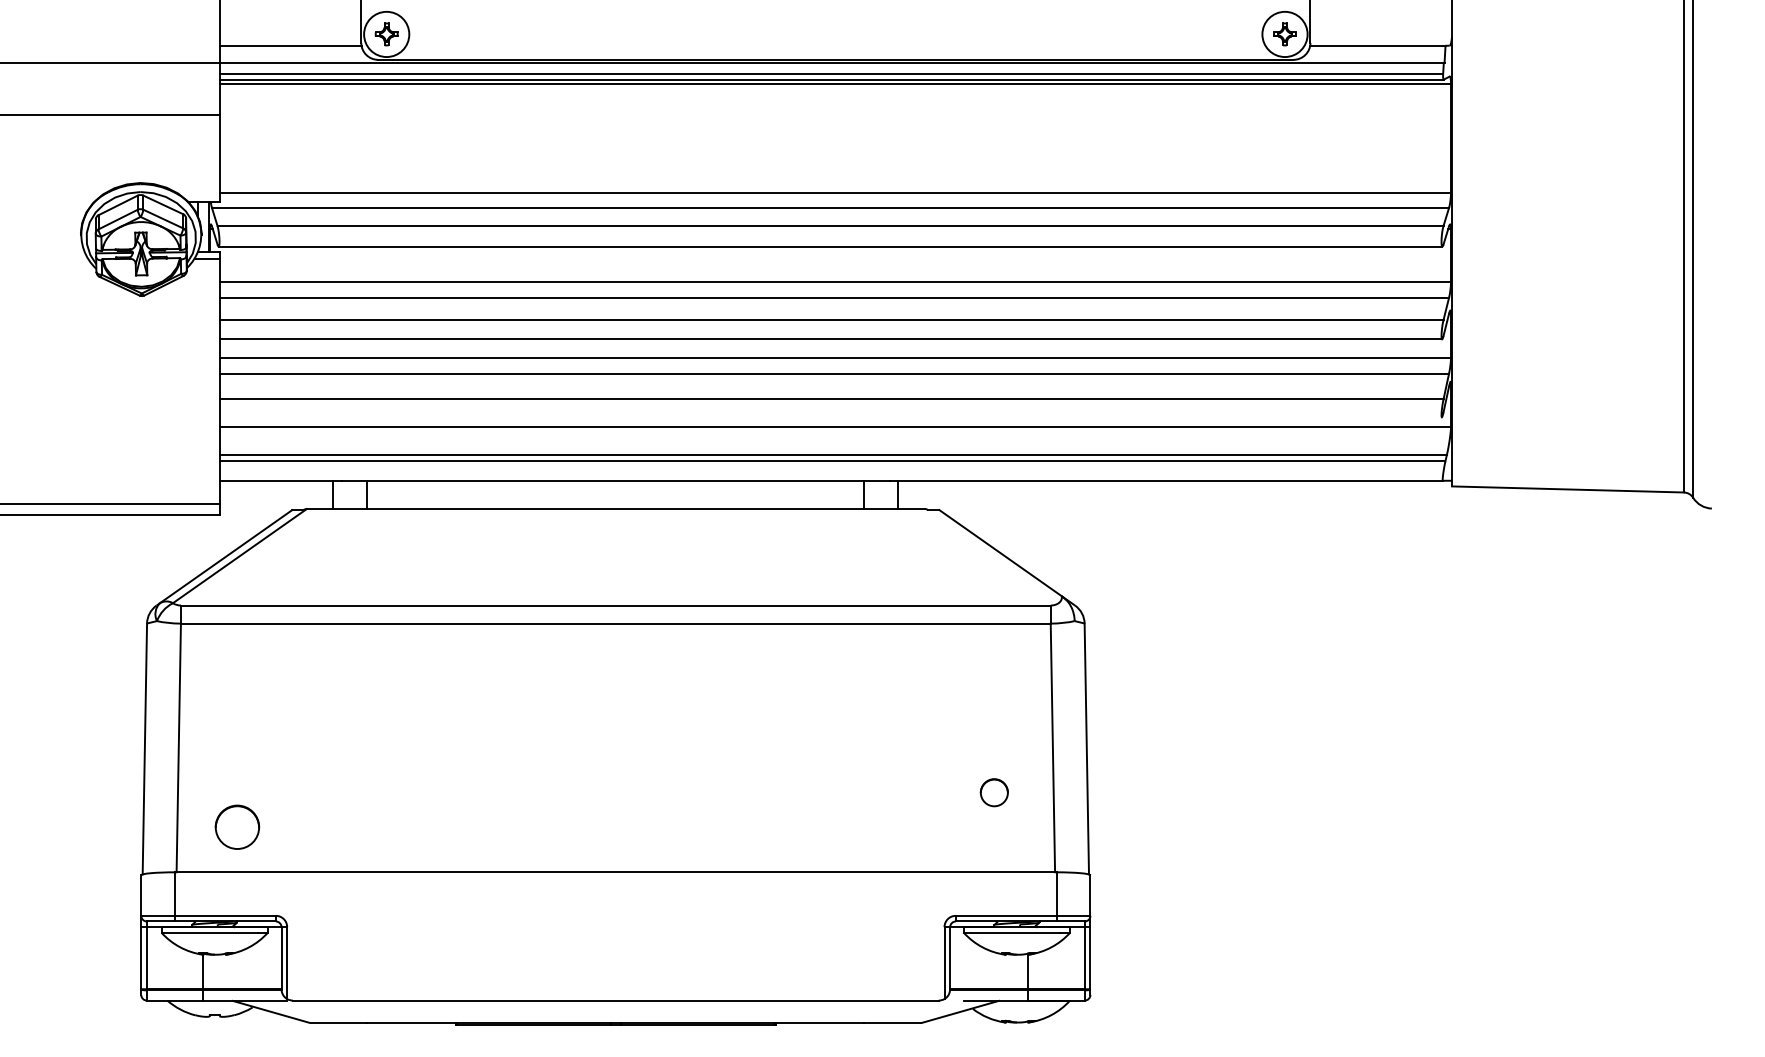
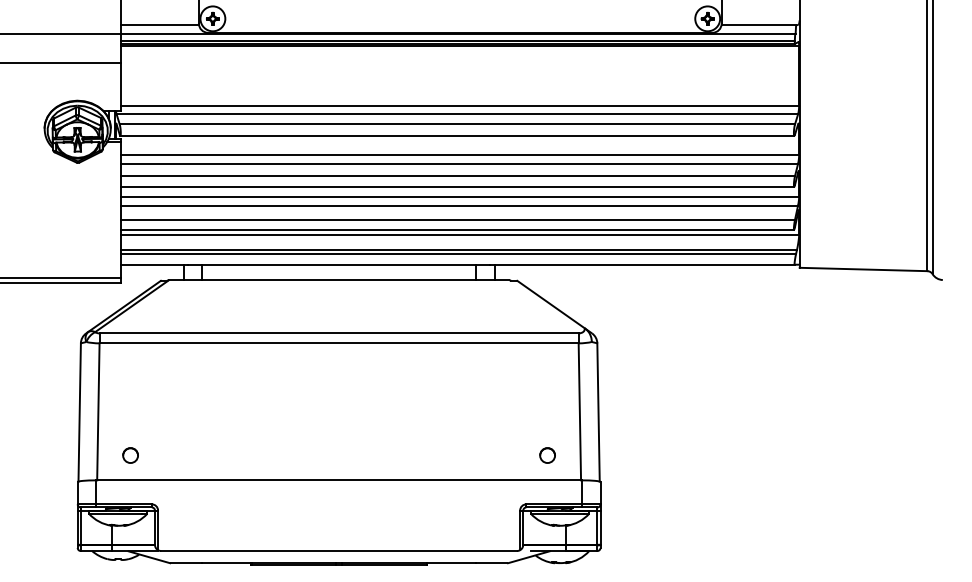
line: (830, 416) -> (457, 229), added
circle: (994, 792) -> (547, 455), moved
circle: (237, 827) -> (130, 455), size x0.62

